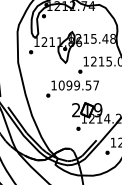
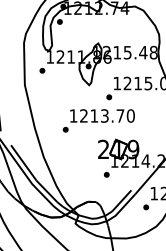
text: (78, 85) -> (106, 115), 1099.57 -> 1213.70

